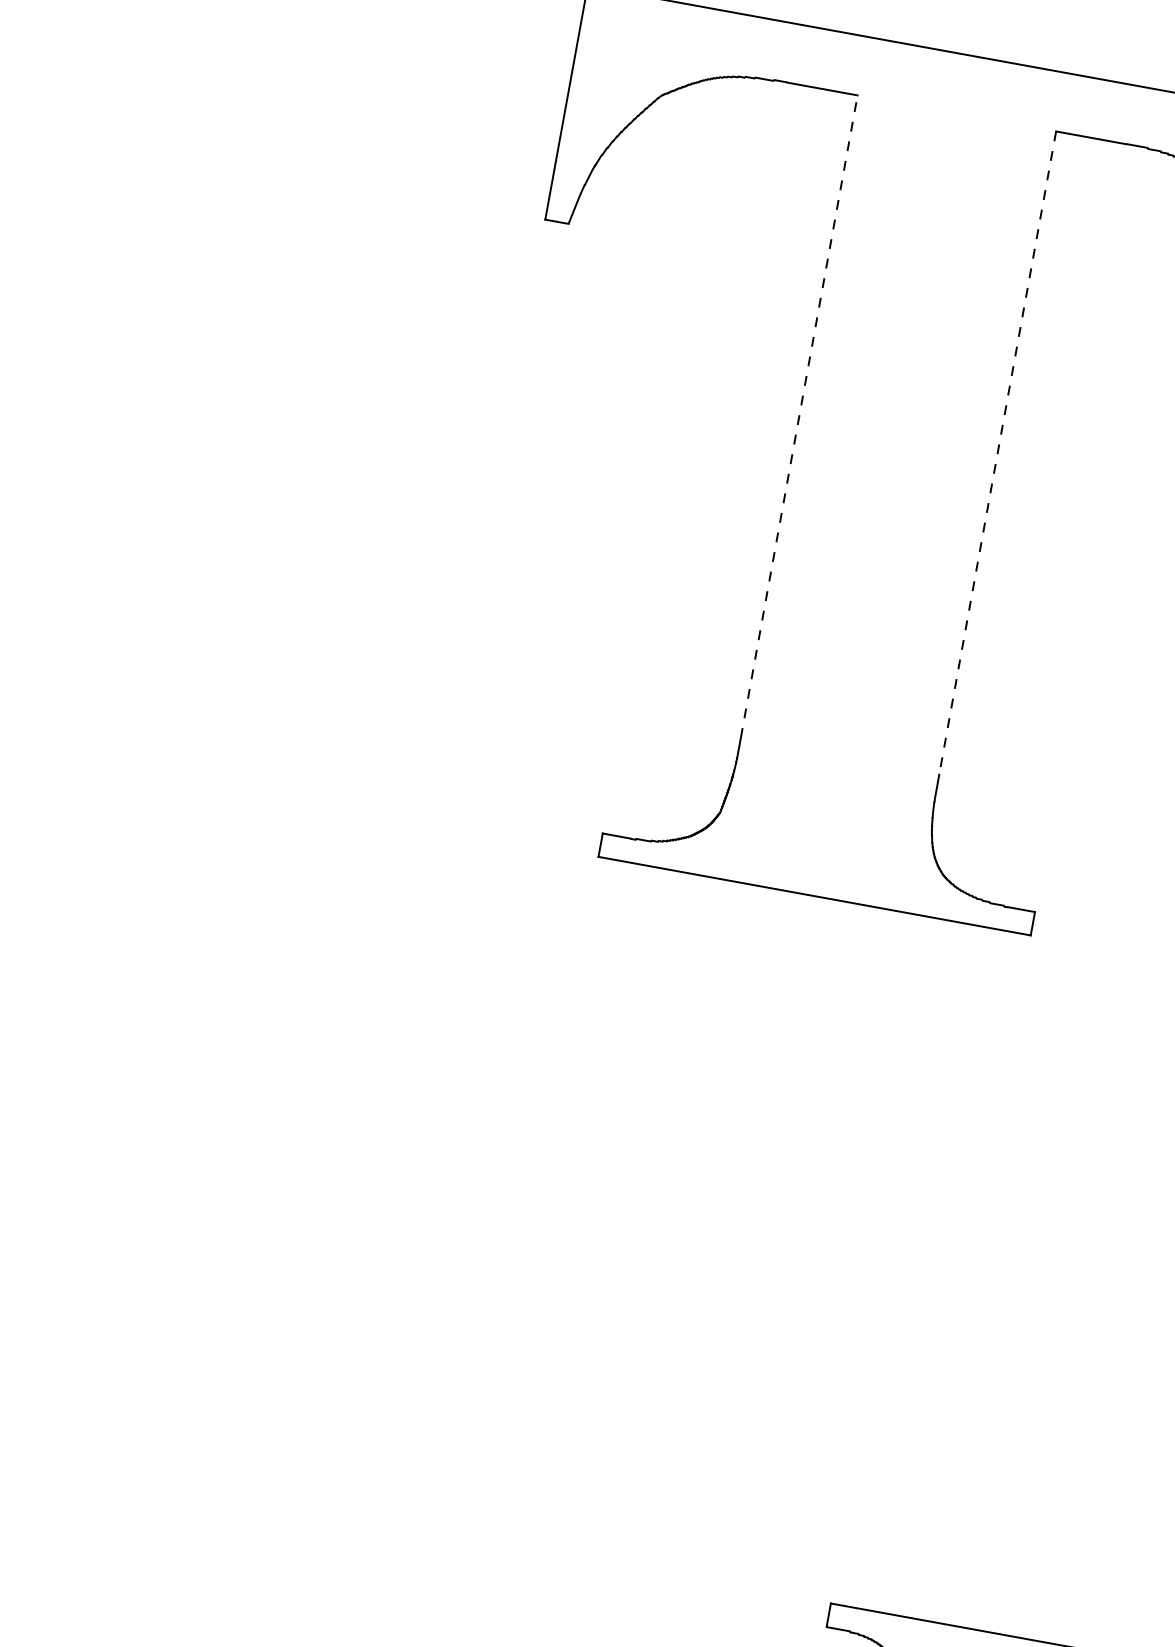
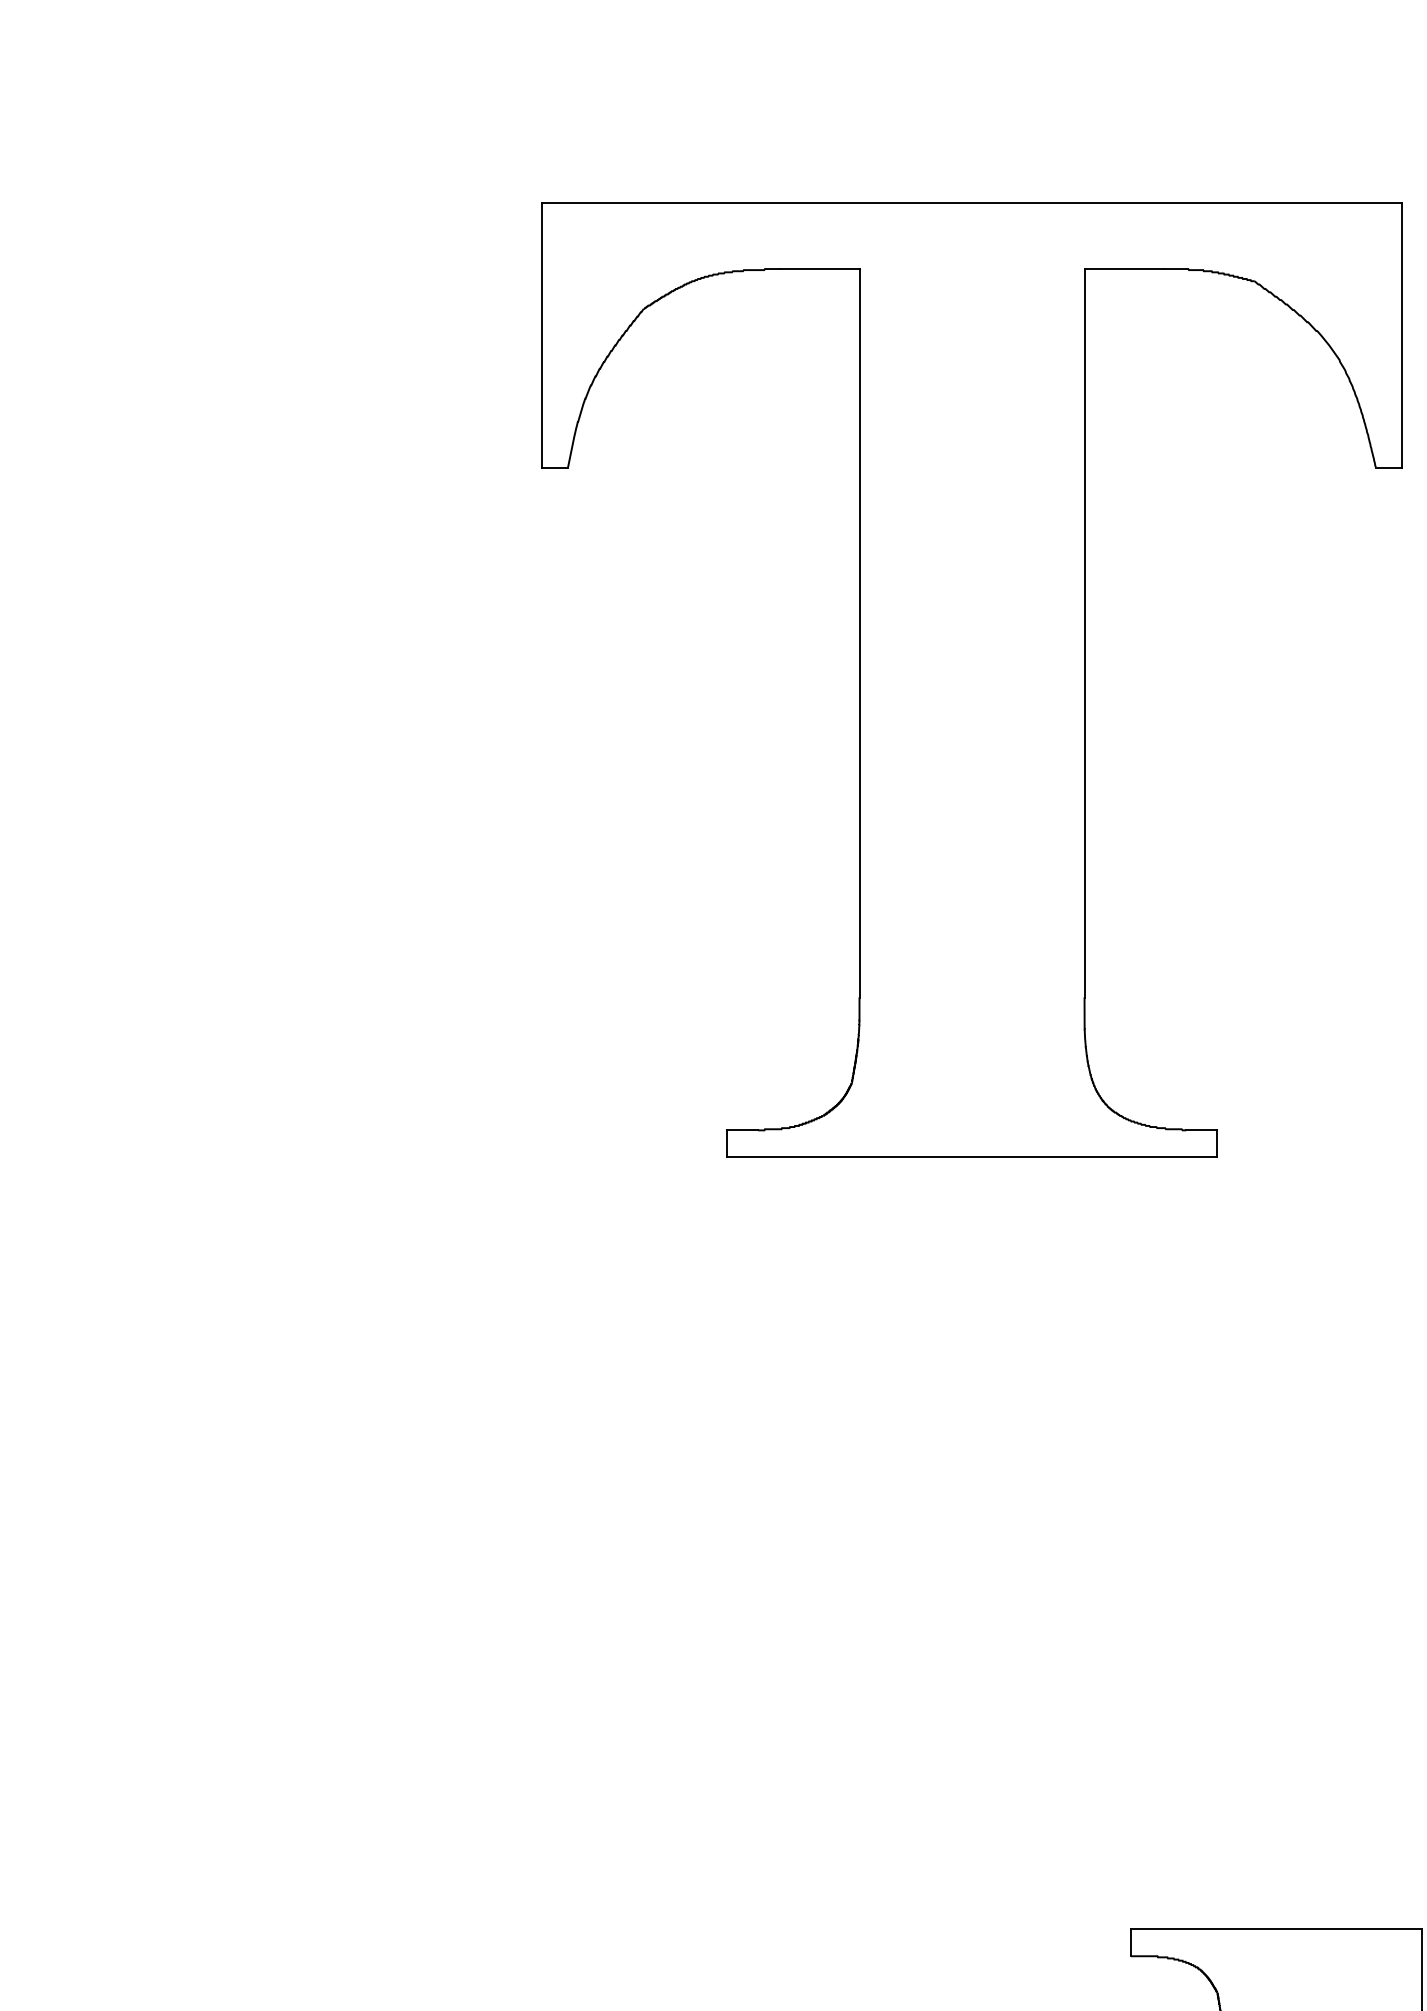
line: (799, 415) -> (859, 632), dashed -> solid
line: (997, 452) -> (1084, 633), dashed -> solid

